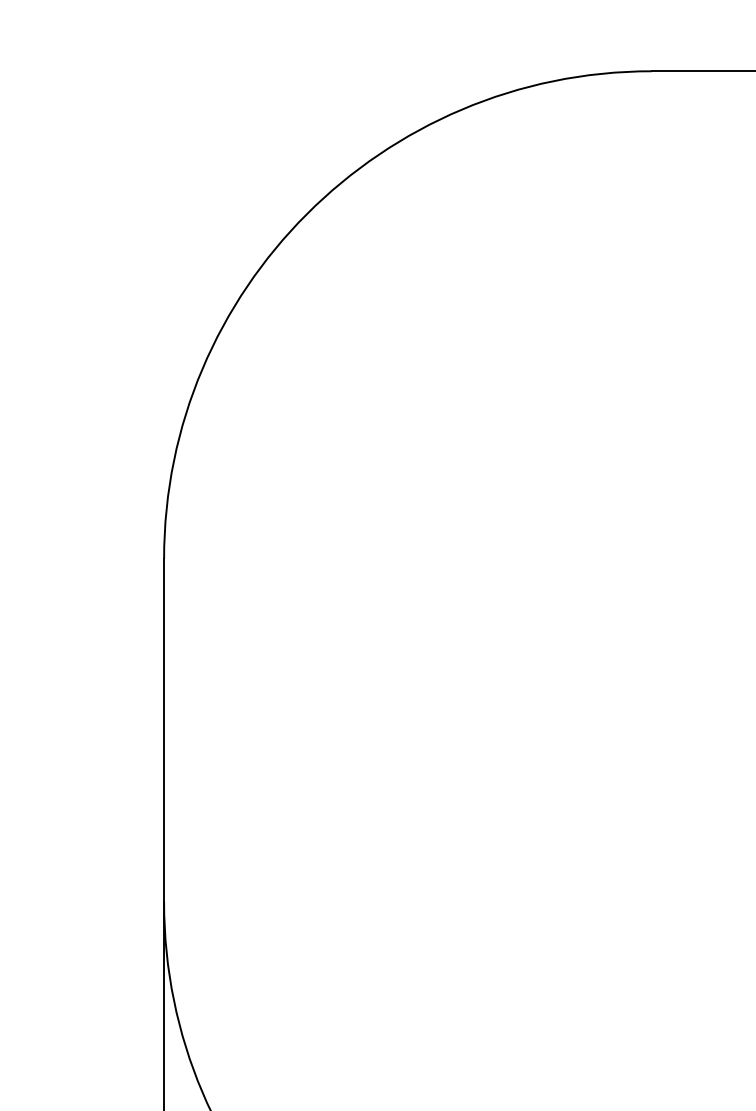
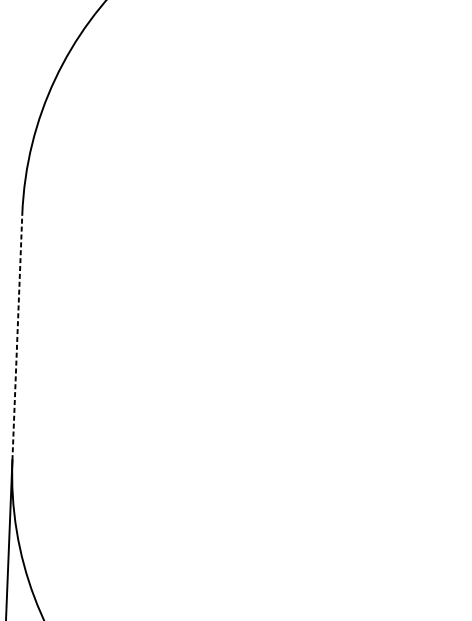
line: (164, 730) -> (17, 336), solid -> dashed

